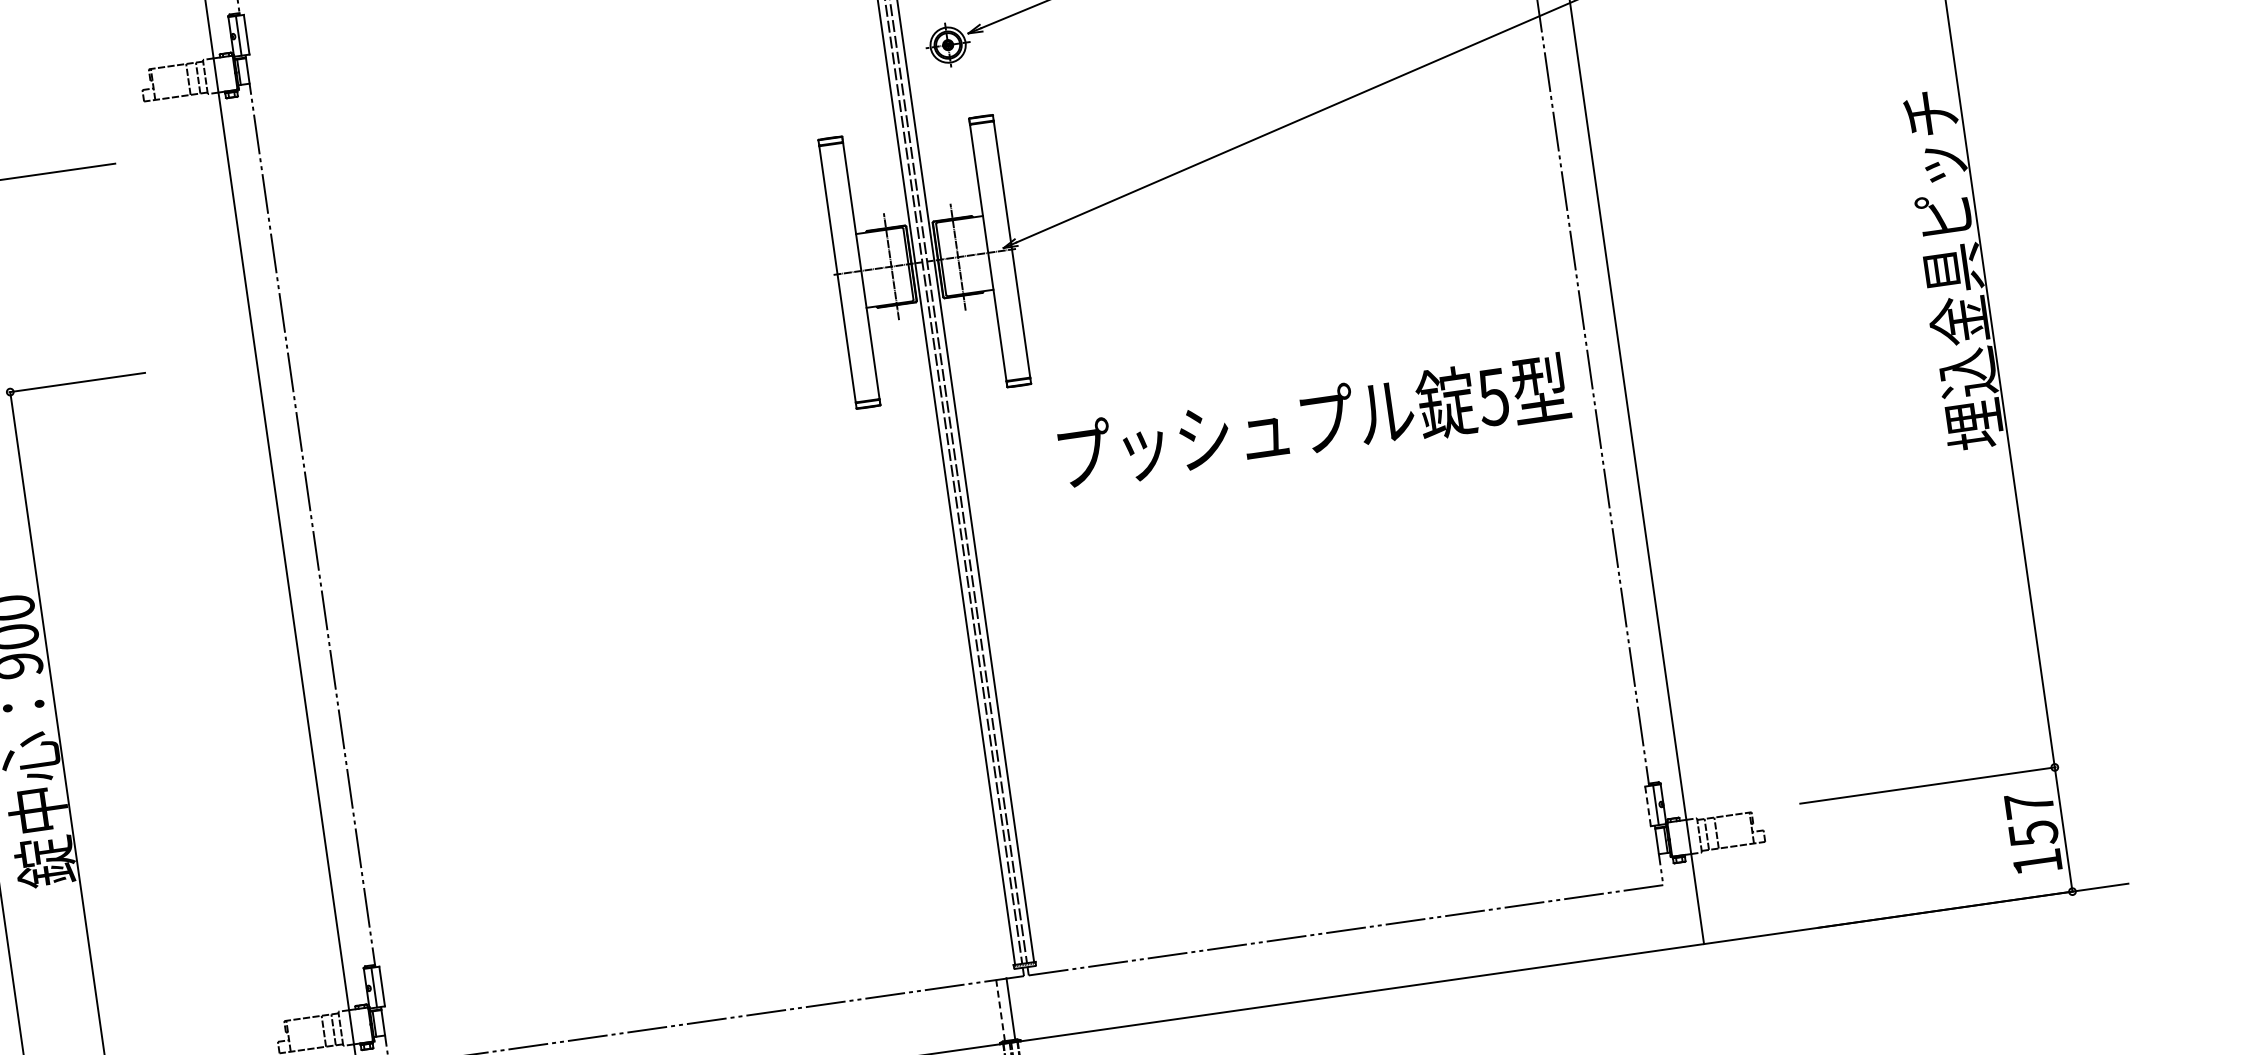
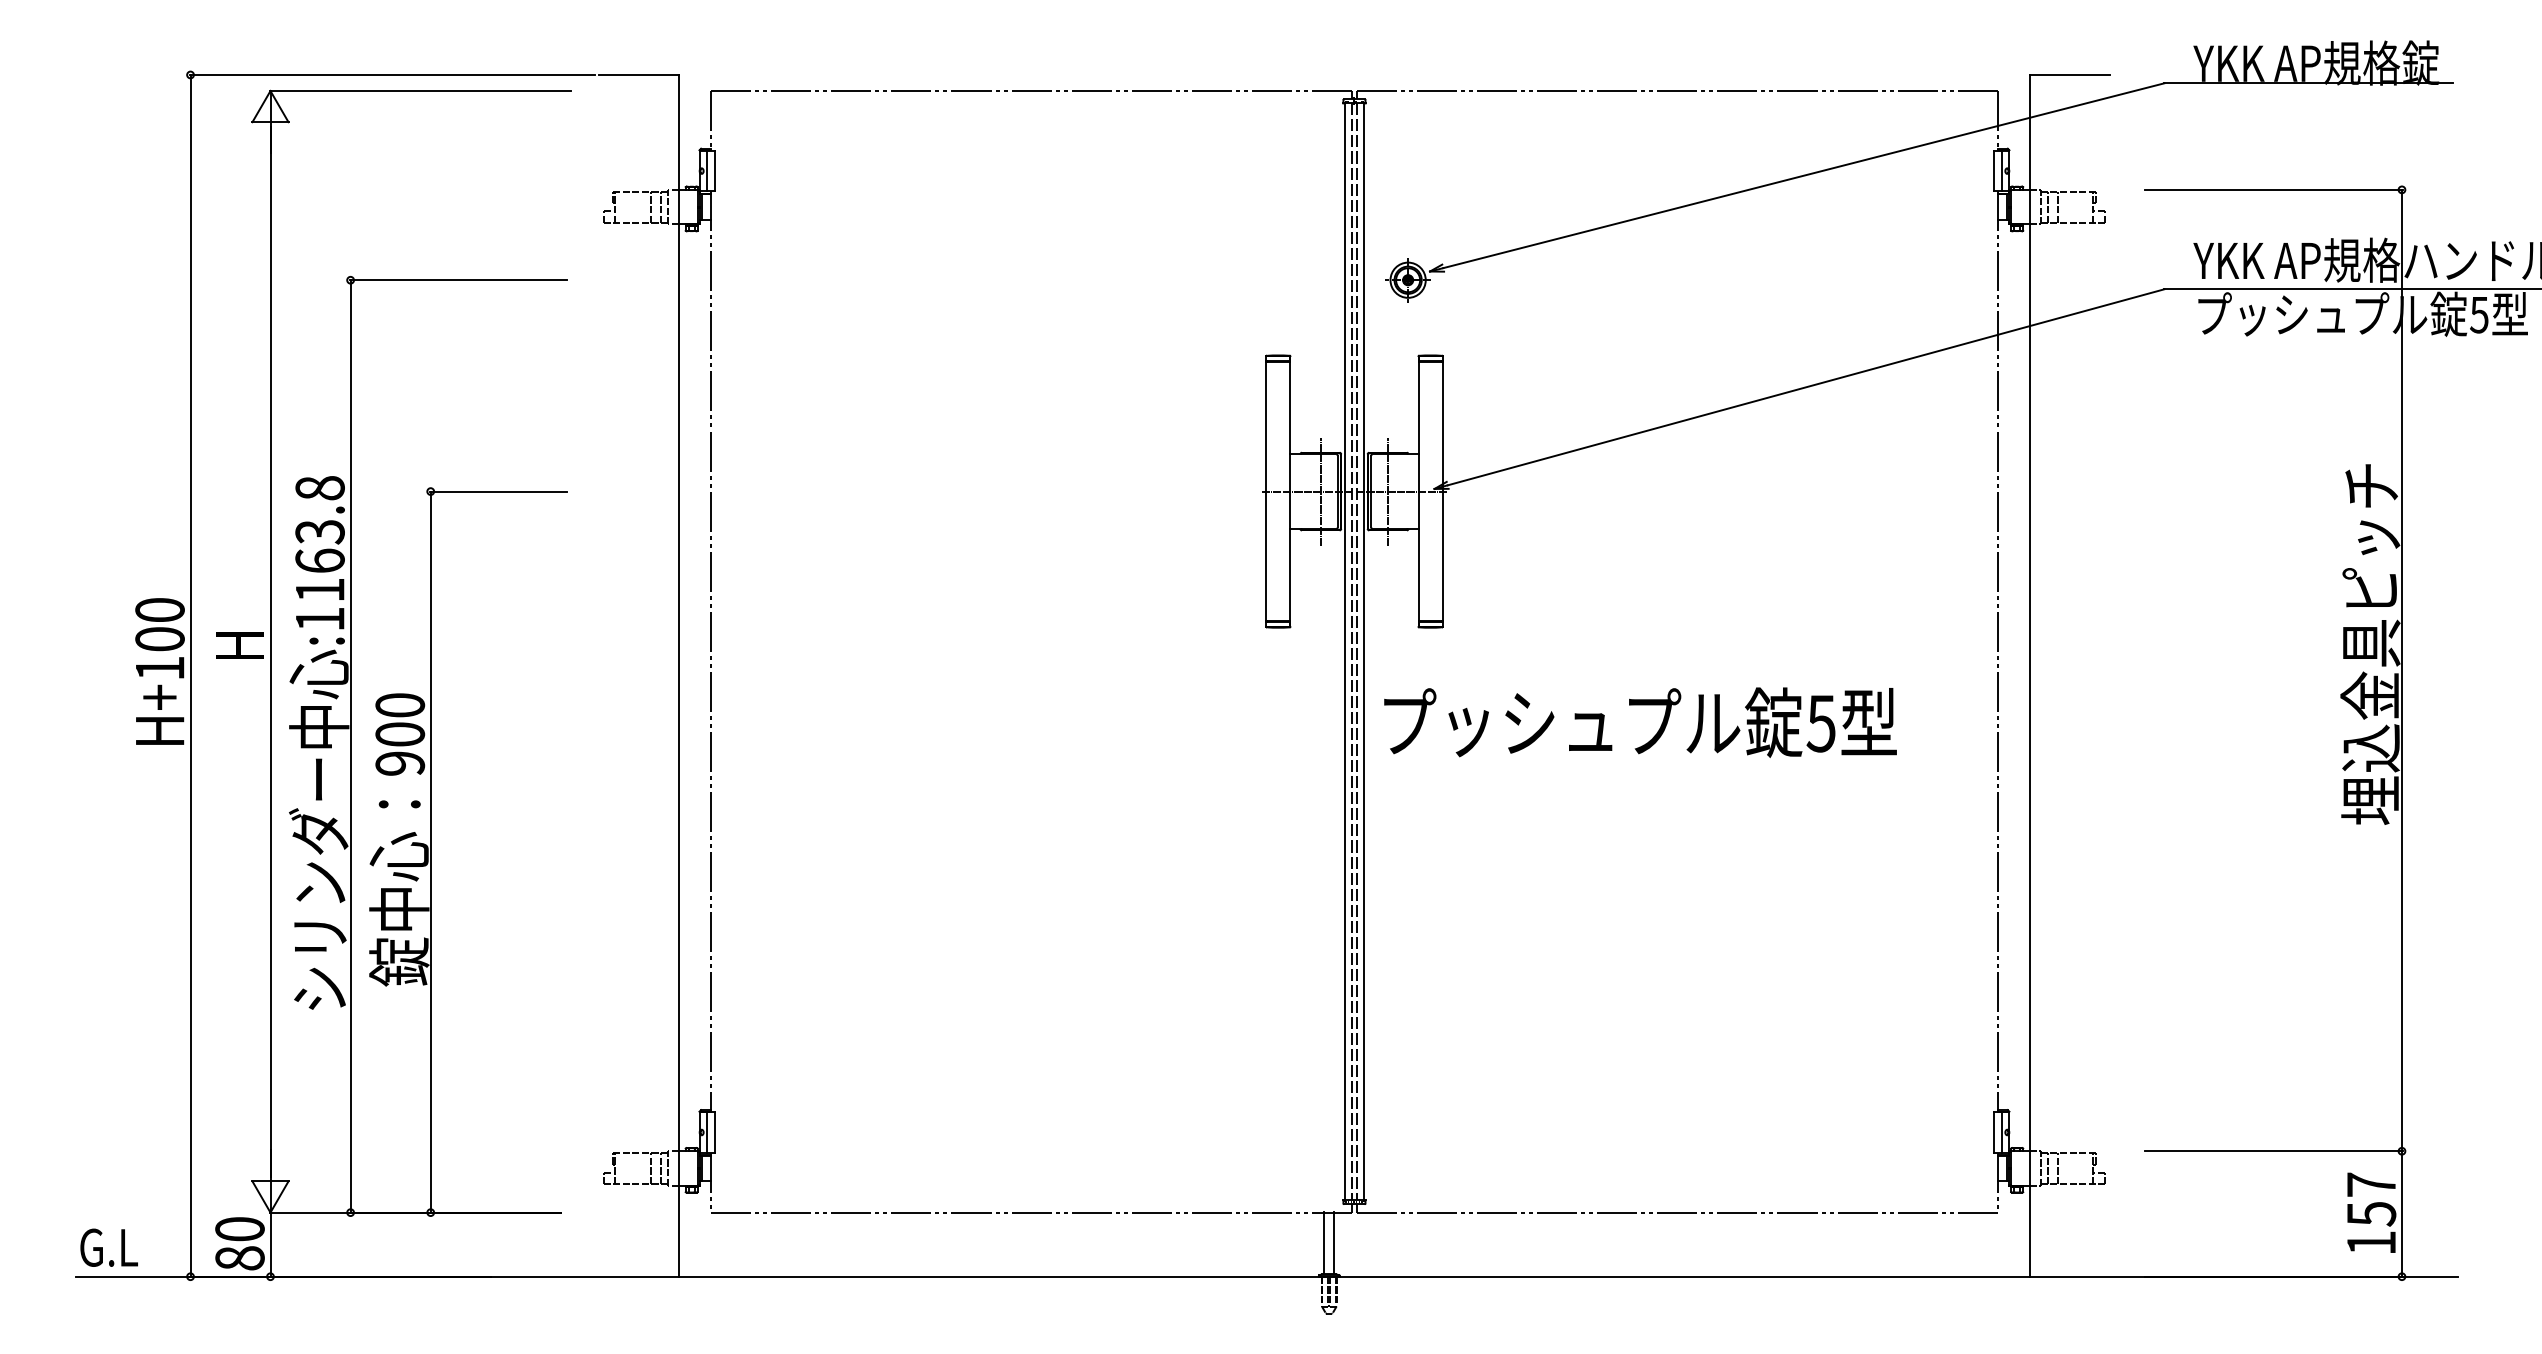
text: (1314, 421) -> (1640, 722), moved
line: (1647, 807) -> (1993, 1133), dashed -> solid
line: (1000, 1009) -> (1324, 1242), dashed -> solid

